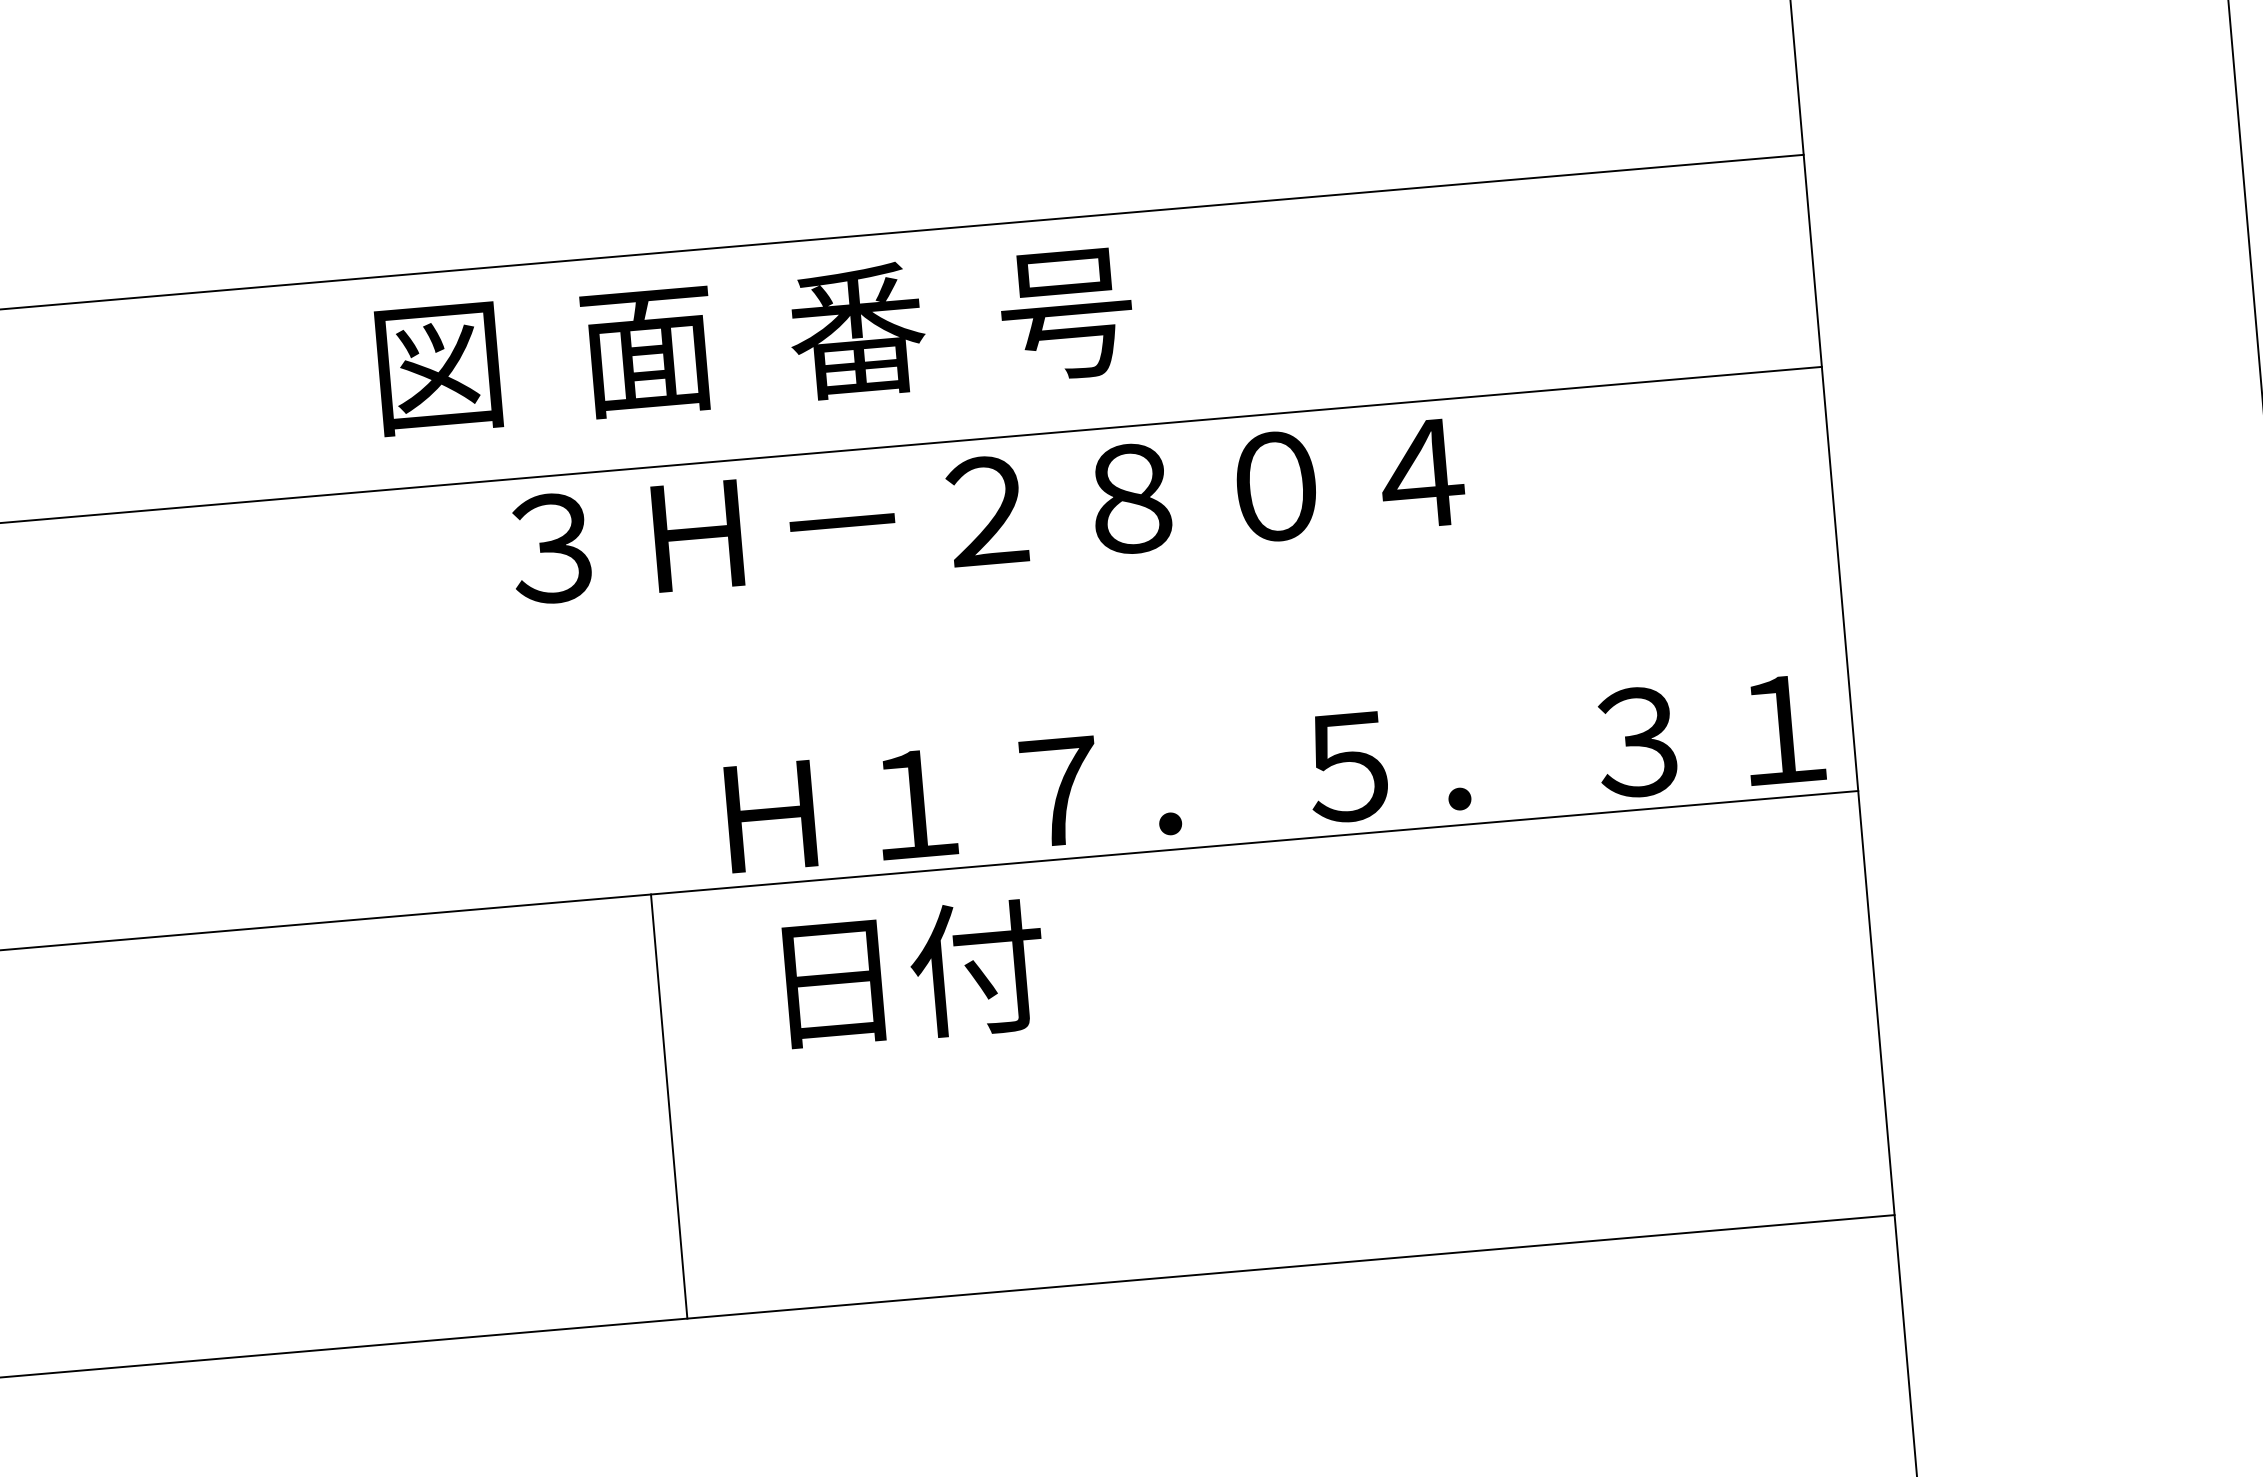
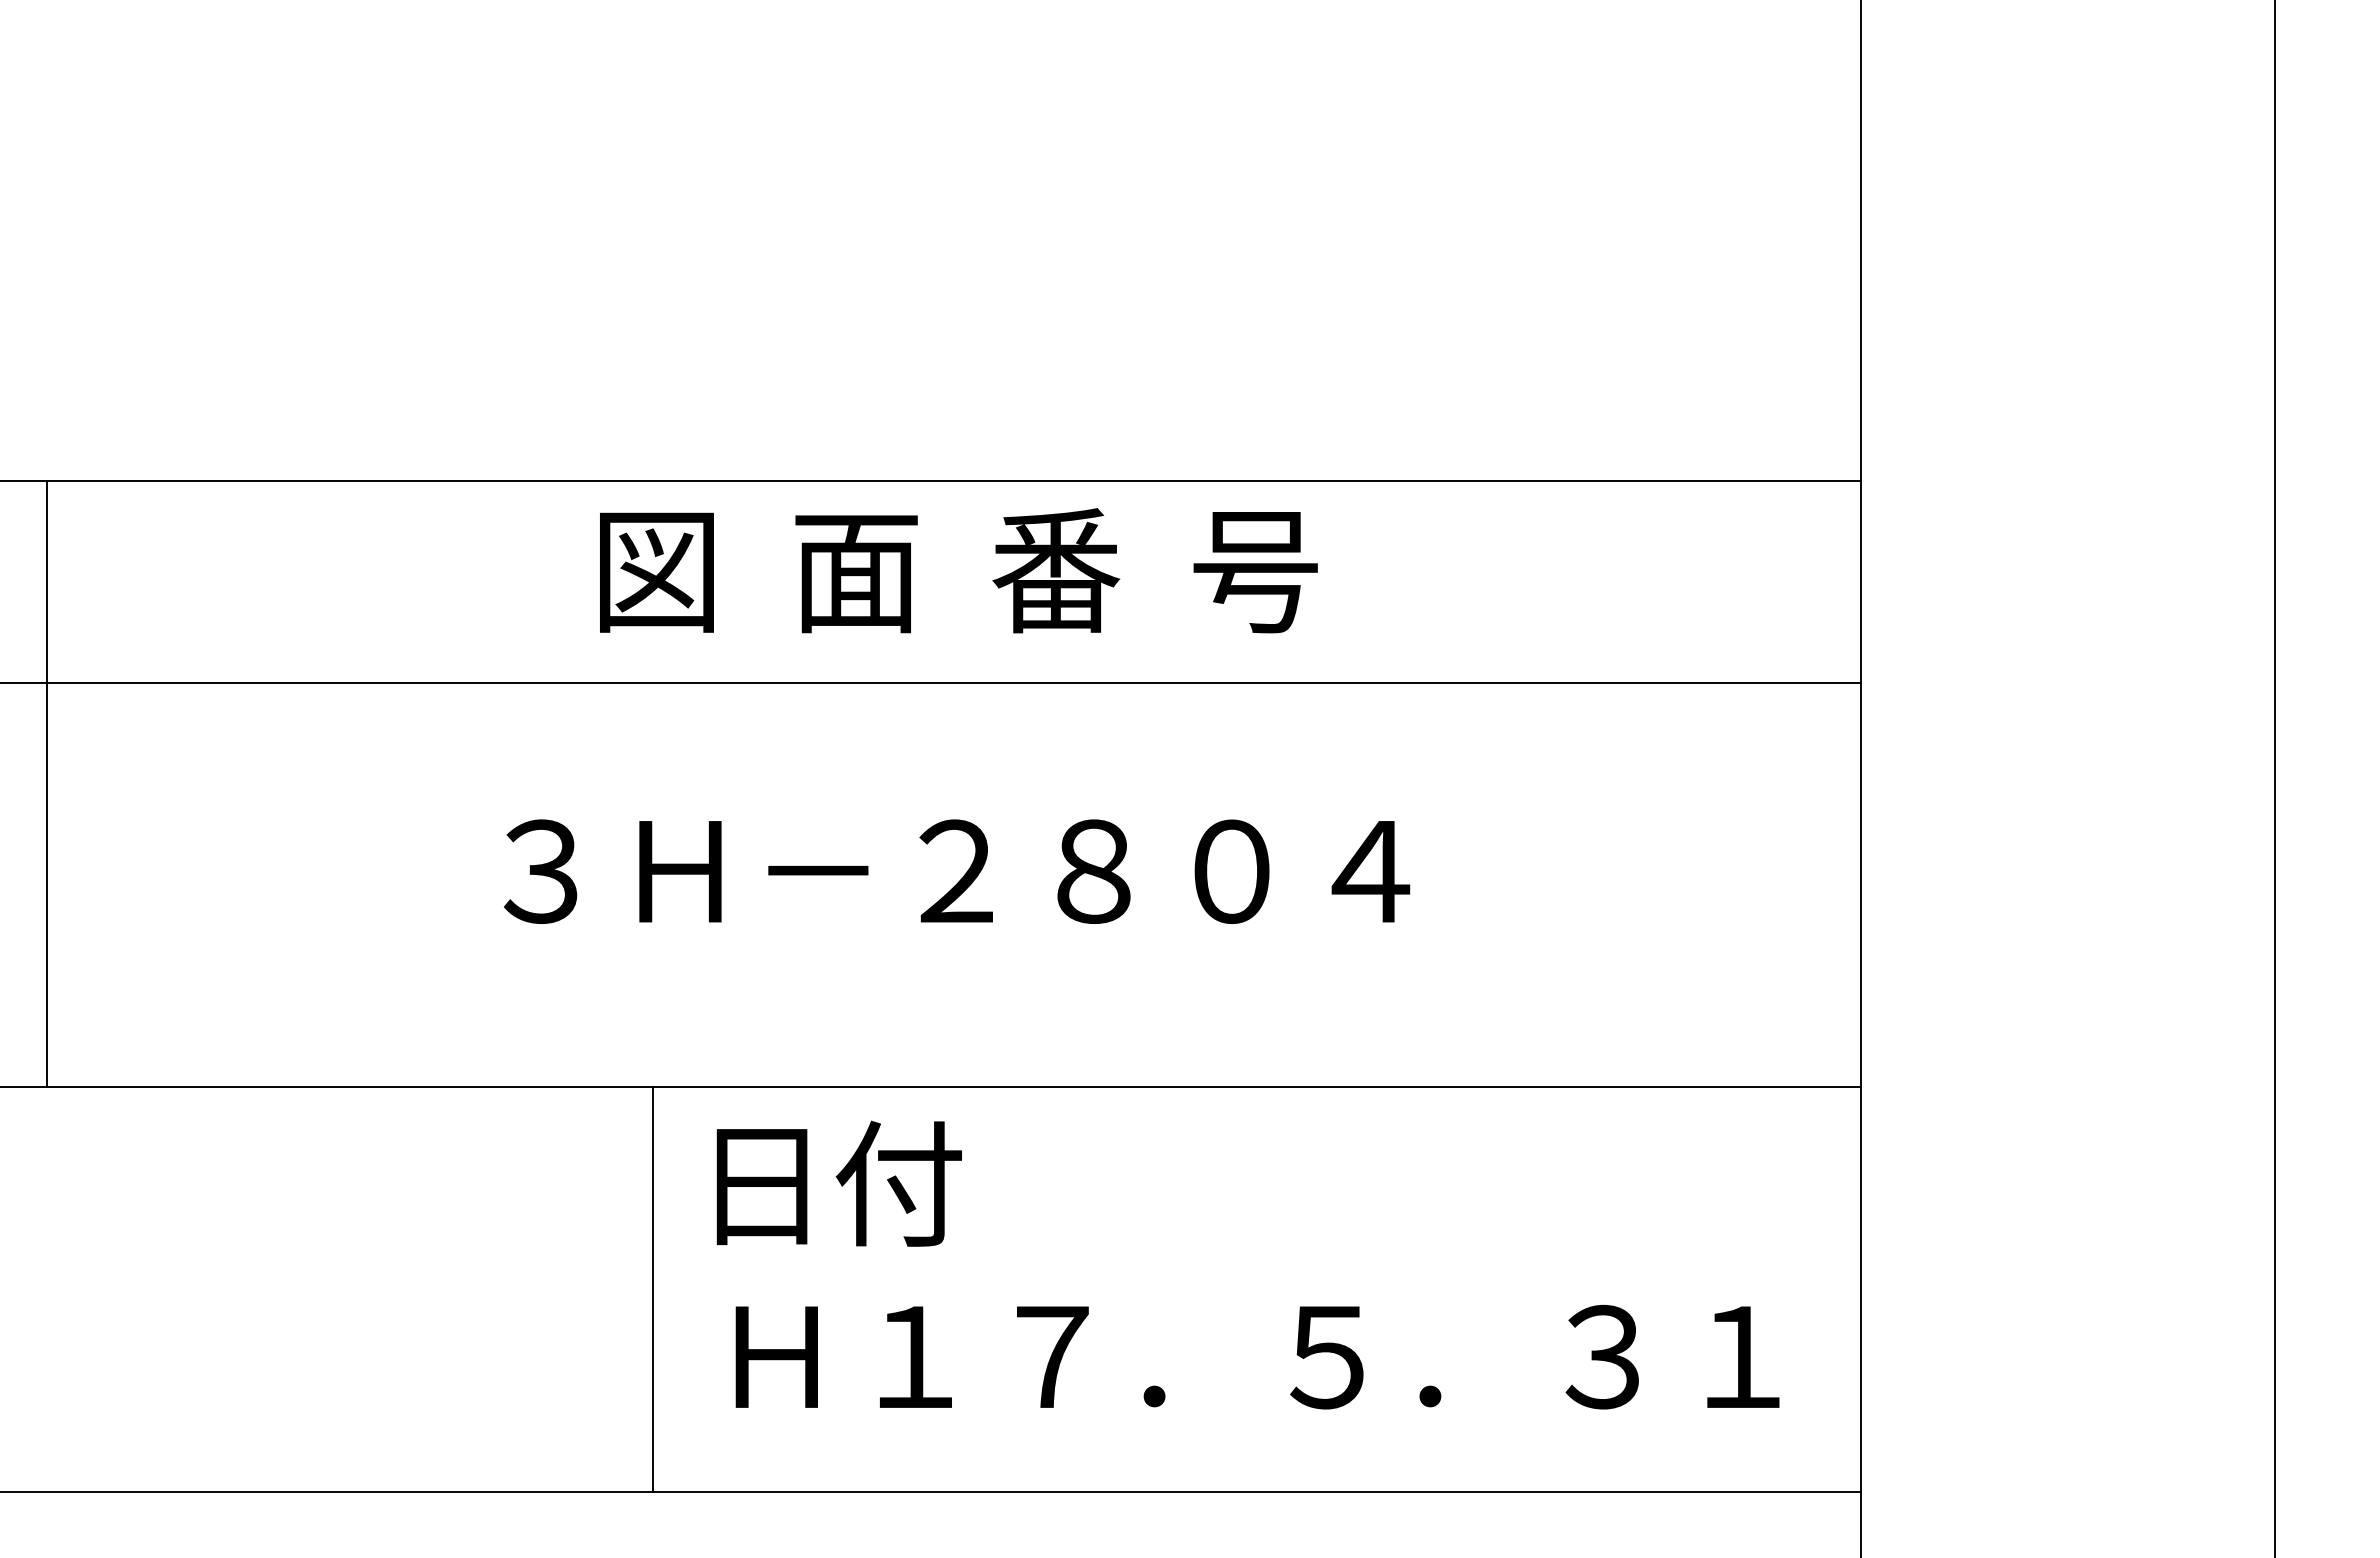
text: (755, 339) -> (958, 570), moved
text: (988, 510) -> (957, 871), moved
text: (1275, 772) -> (1257, 1356), moved
text: (913, 973) -> (838, 1183), moved
line: (669, 1106) -> (653, 1289), moved

